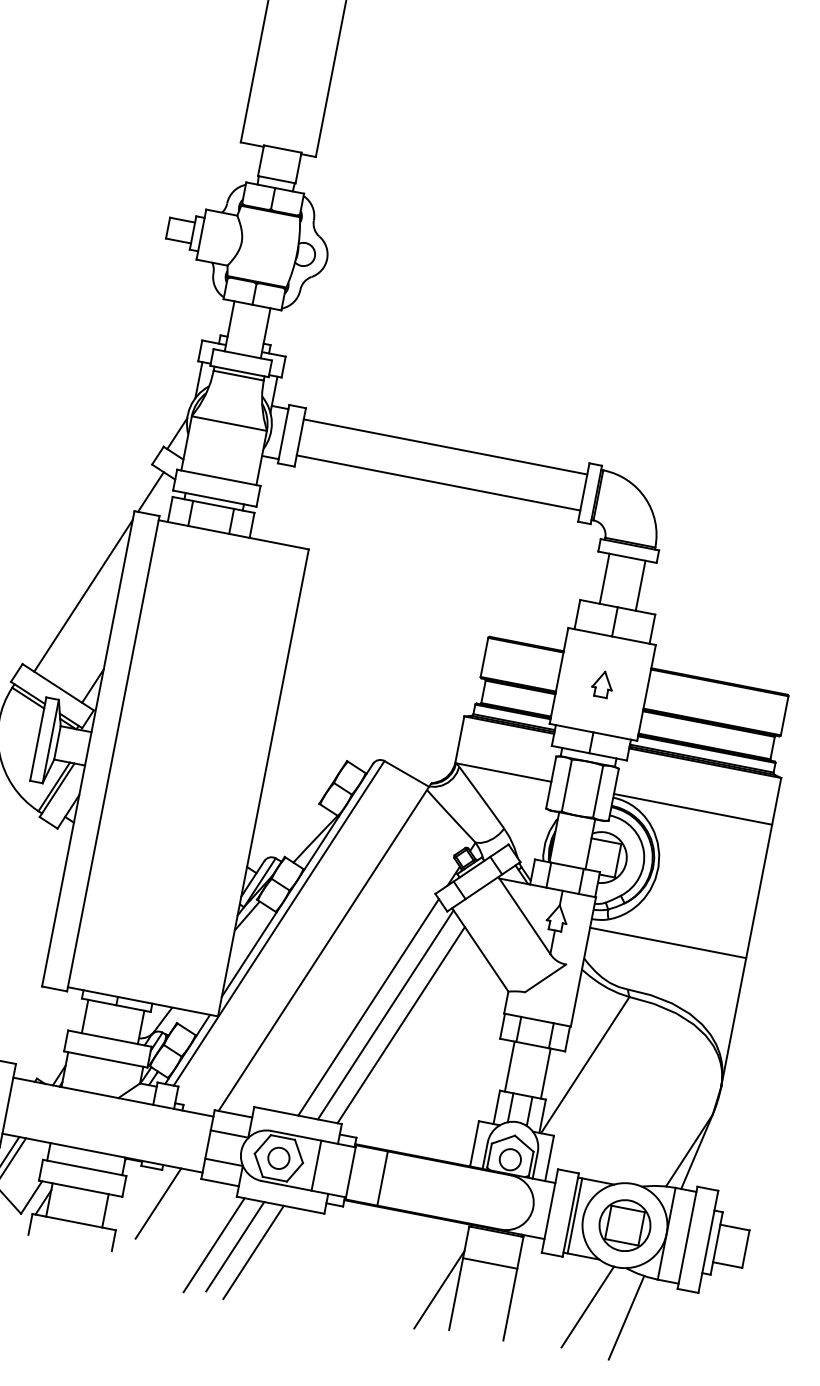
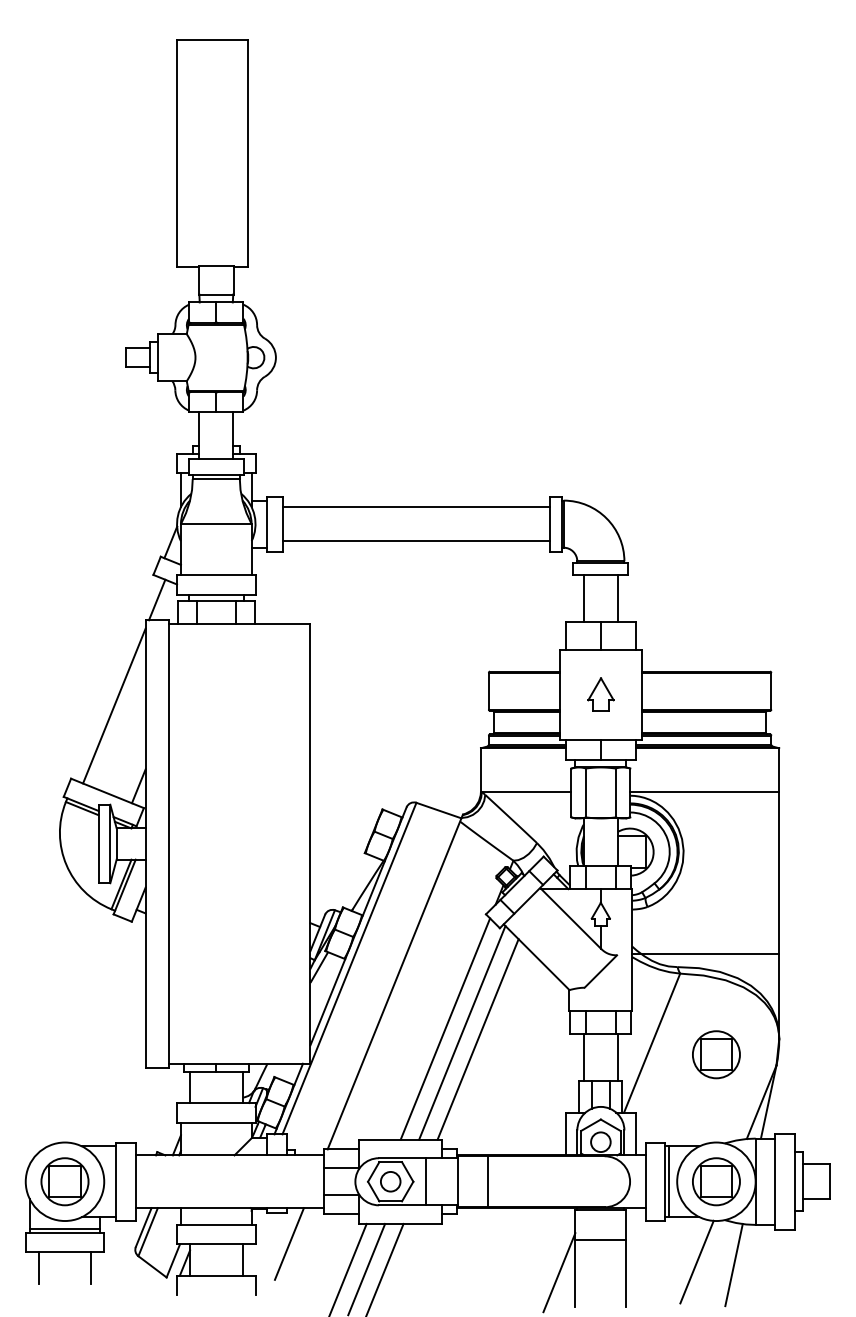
part: (602, 683) -> (600, 694), size x1.4
line: (667, 942) -> (705, 953), moved
part: (651, 1090) -> (716, 1054), added

